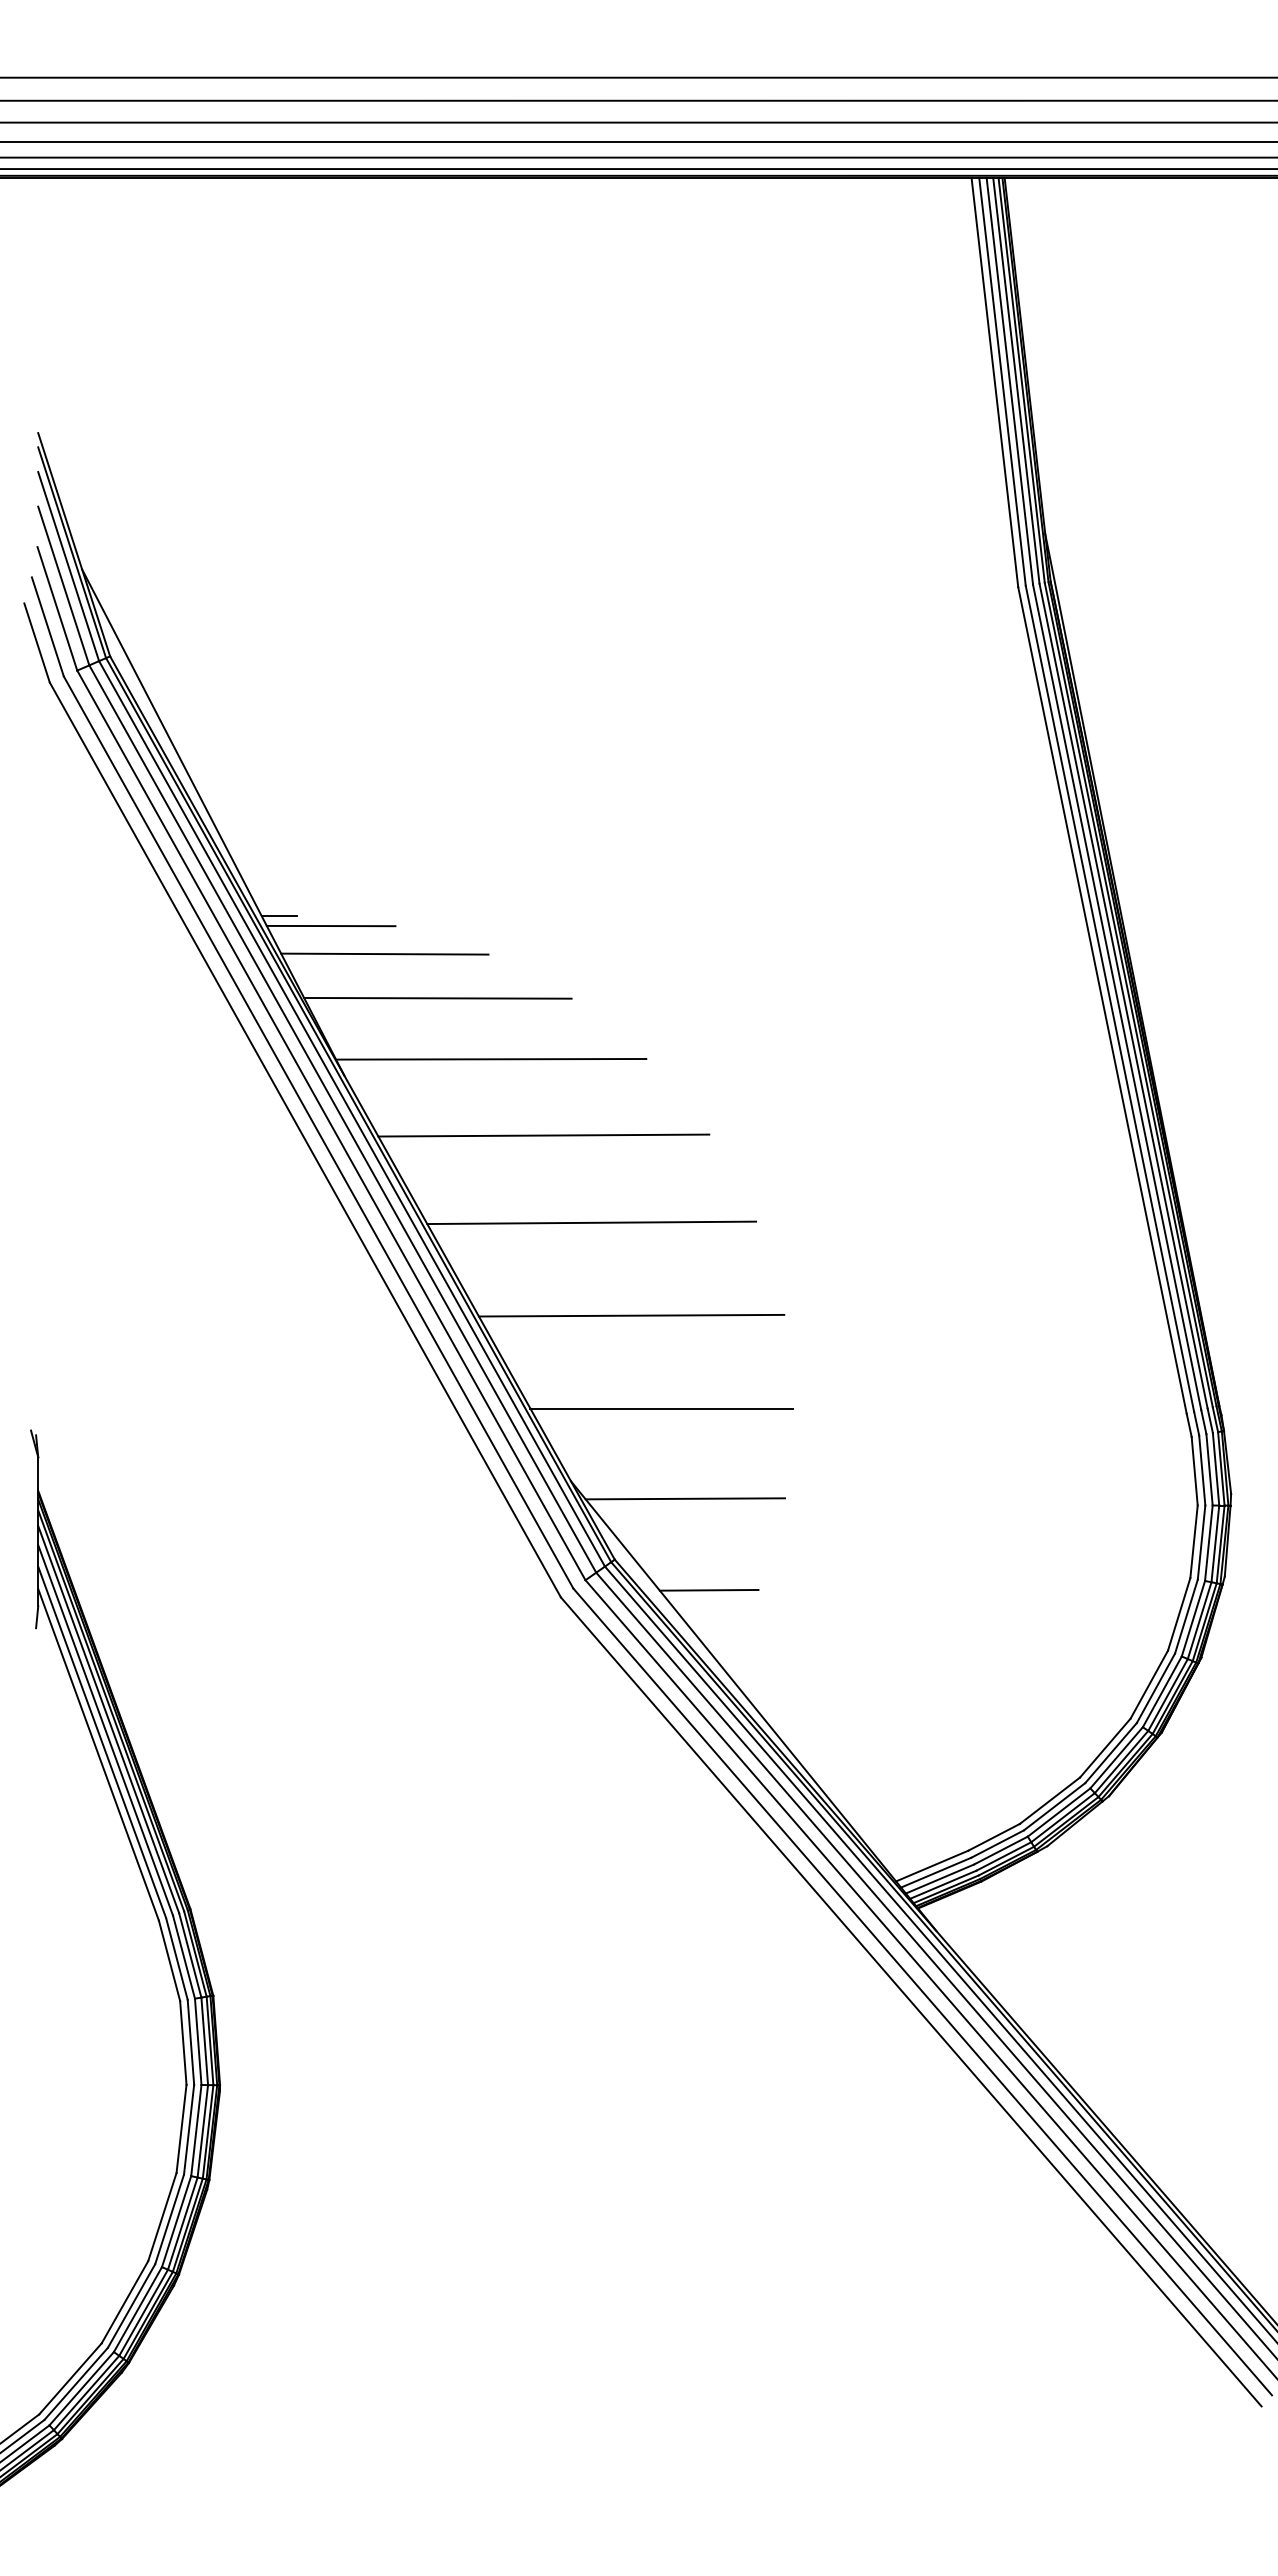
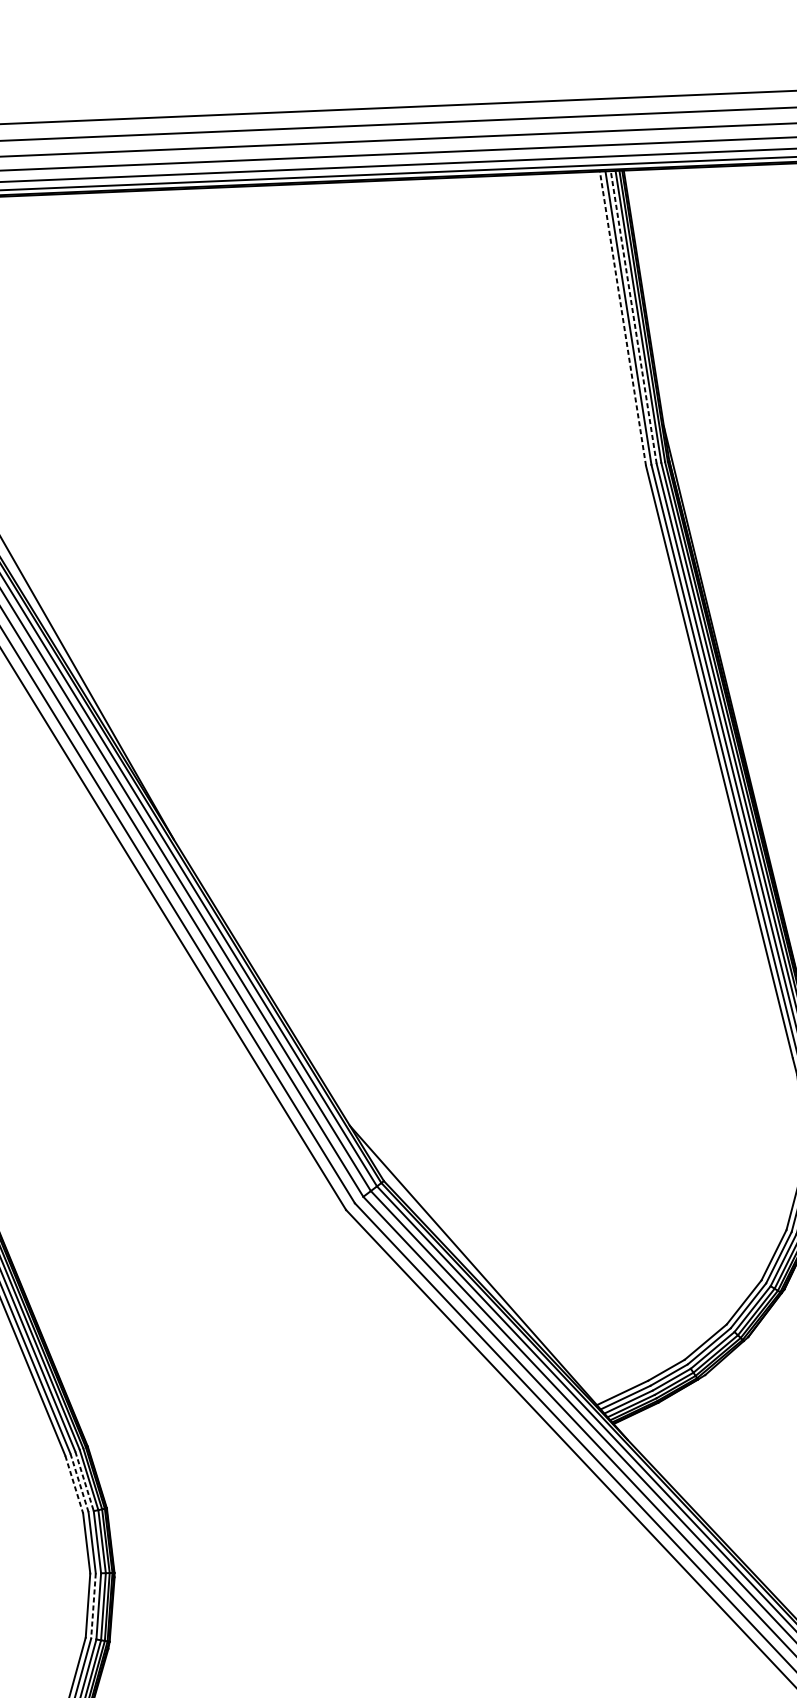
line: (1009, 381) -> (633, 317), solid -> dashed
line: (994, 382) -> (622, 318), solid -> dashed
line: (278, 916) -> (121, 726), removed
line: (330, 925) -> (159, 731), removed
line: (384, 953) -> (199, 749), removed
line: (437, 997) -> (238, 780), removed
line: (491, 1058) -> (279, 822), removed
line: (543, 1135) -> (319, 876), removed
line: (591, 1222) -> (356, 938), removed
line: (631, 1315) -> (388, 1004), removed
line: (661, 1408) -> (413, 1070), removed
line: (685, 1498) -> (433, 1134), removed
line: (708, 1589) -> (452, 1199), removed
line: (184, 1957) -> (84, 1481), solid -> dashed
line: (177, 1959) -> (79, 1483), solid -> dashed
line: (169, 1960) -> (74, 1484), solid -> dashed
line: (189, 2130) -> (93, 1606), solid -> dashed

